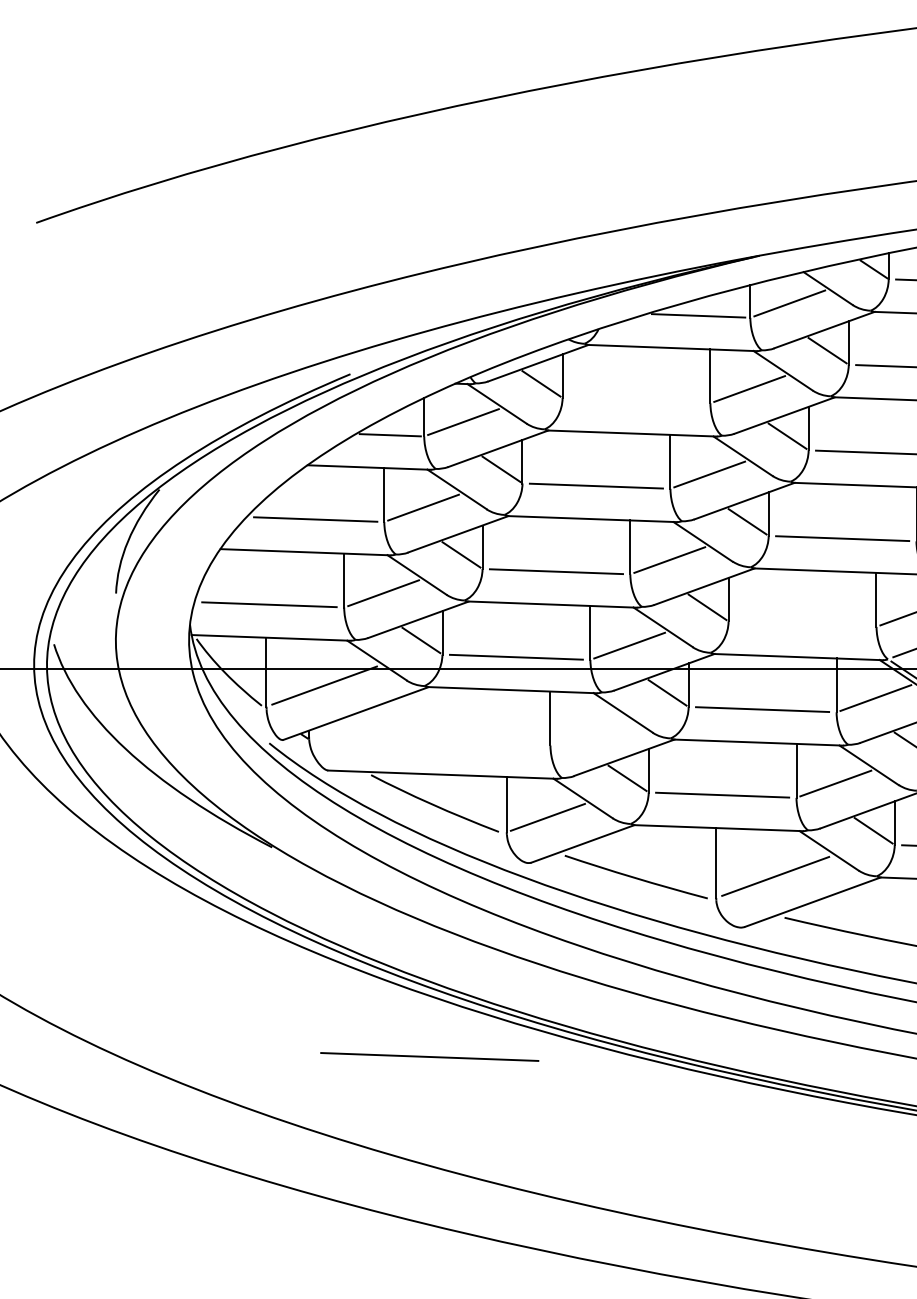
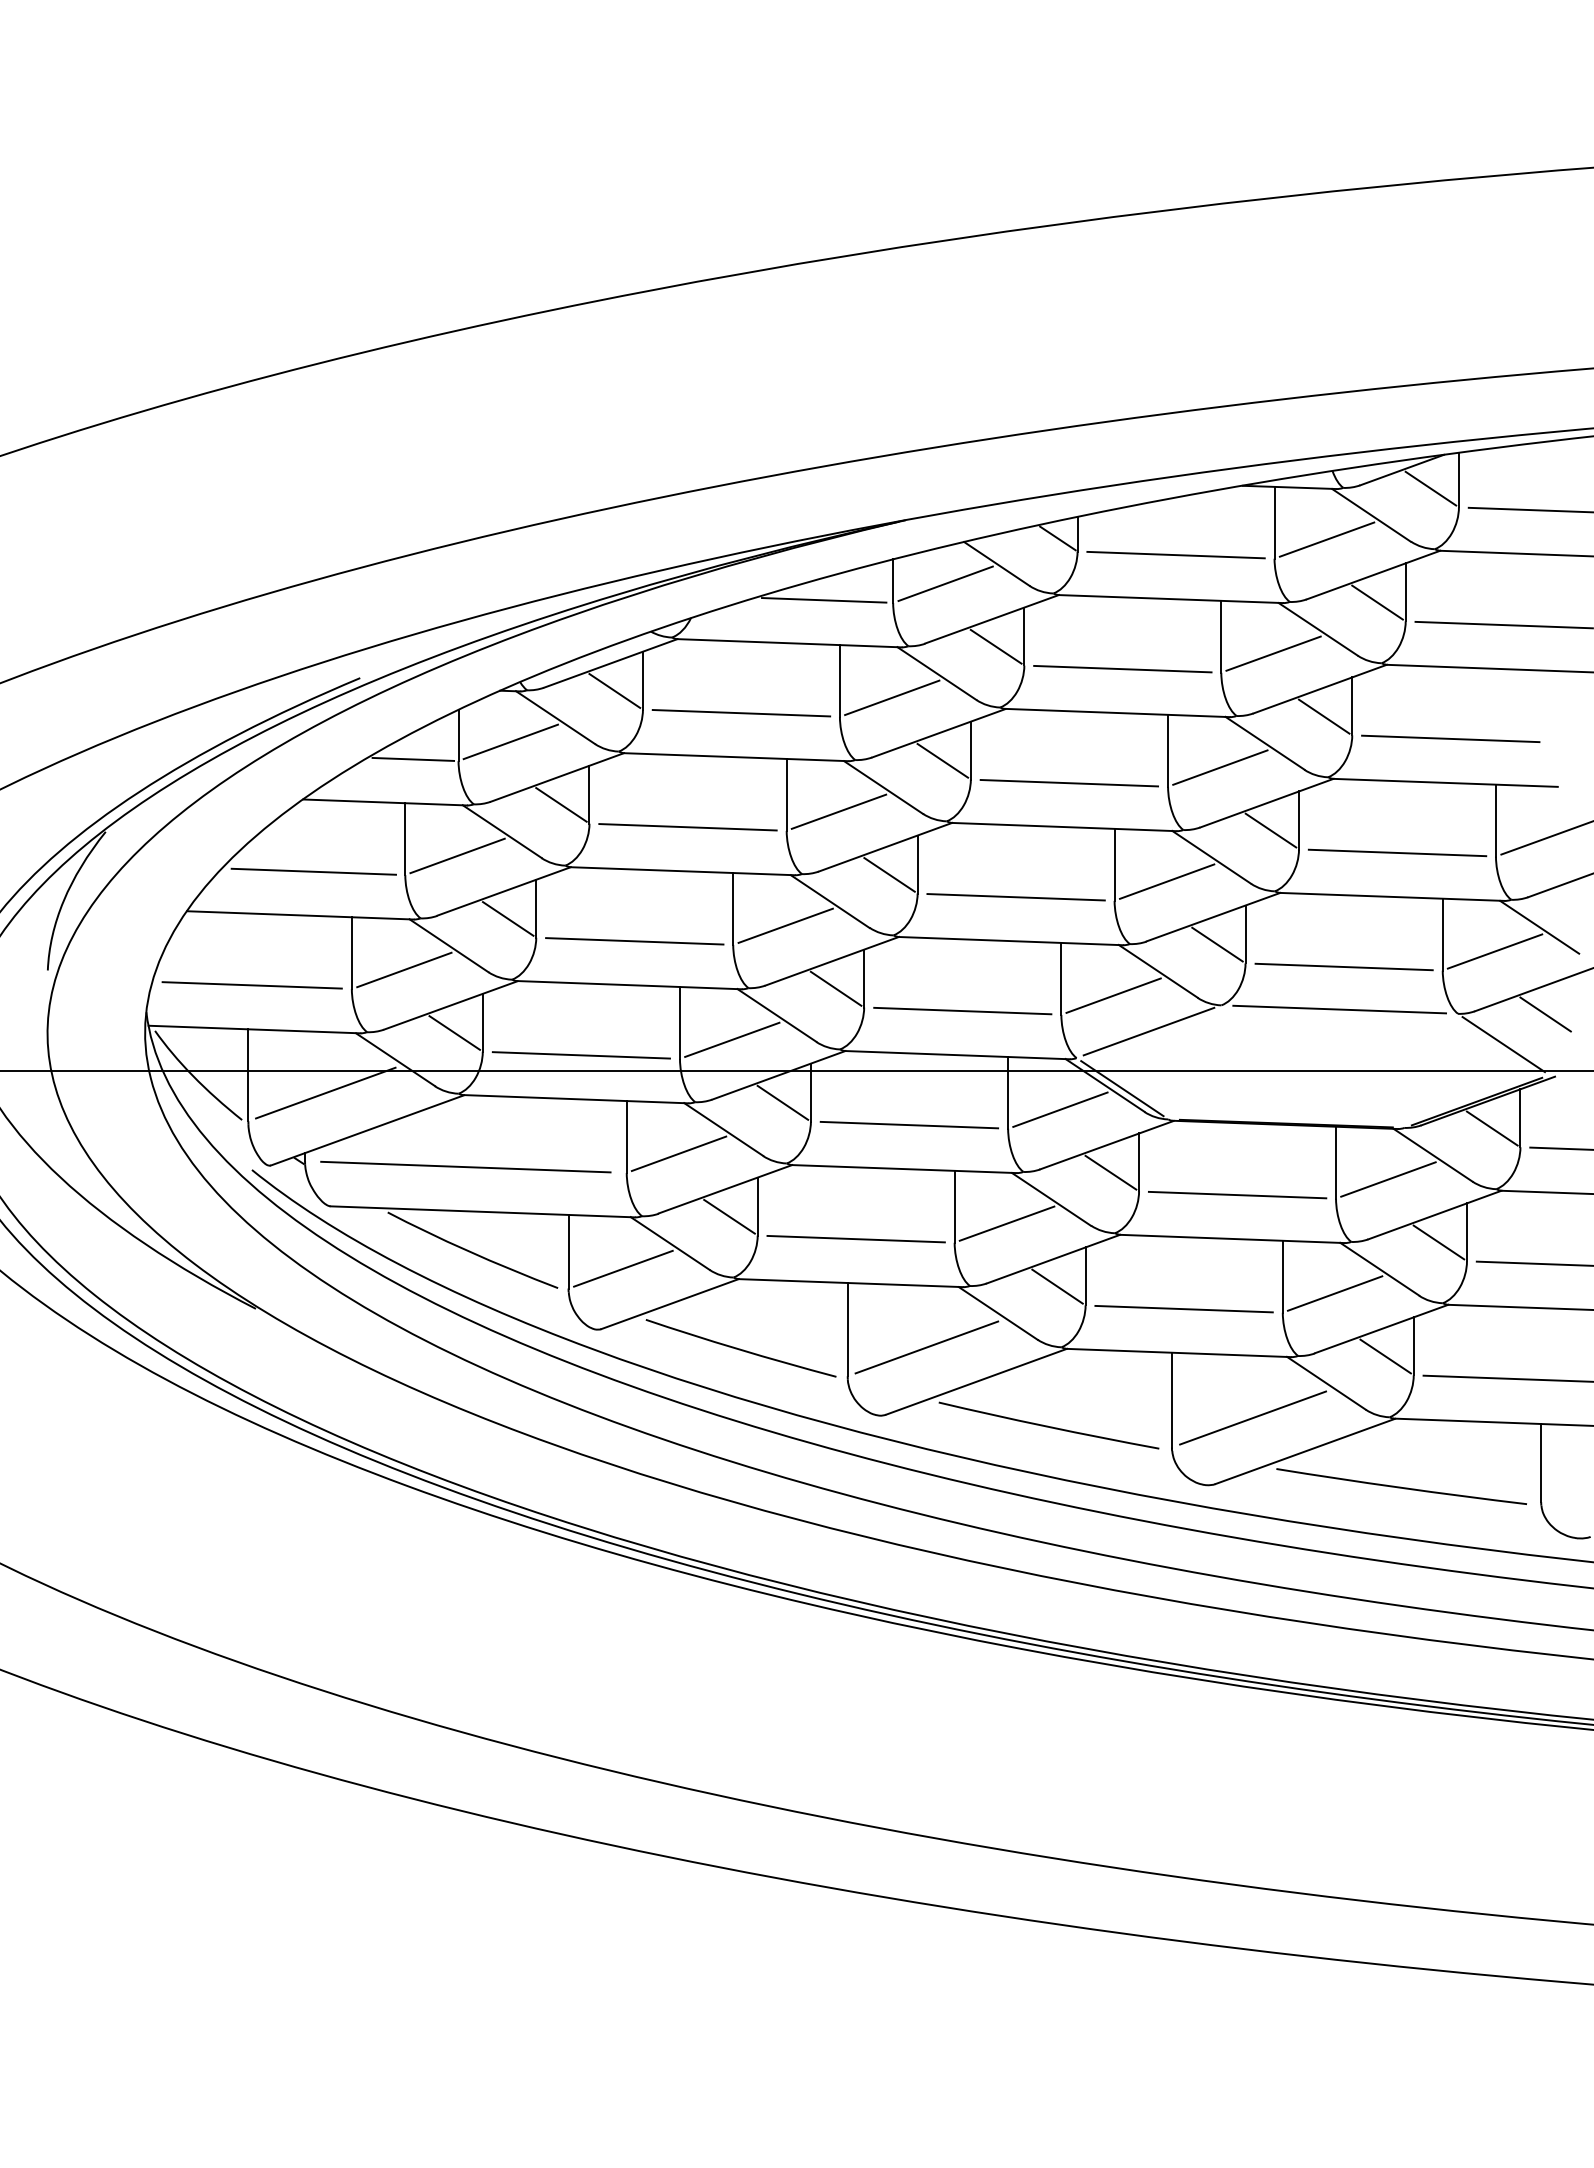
line: (636, 400) -> (741, 713), added
line: (802, 624) -> (962, 1011), added
line: (589, 730) -> (678, 1153), added
line: (429, 1057) -> (465, 1167), moved

